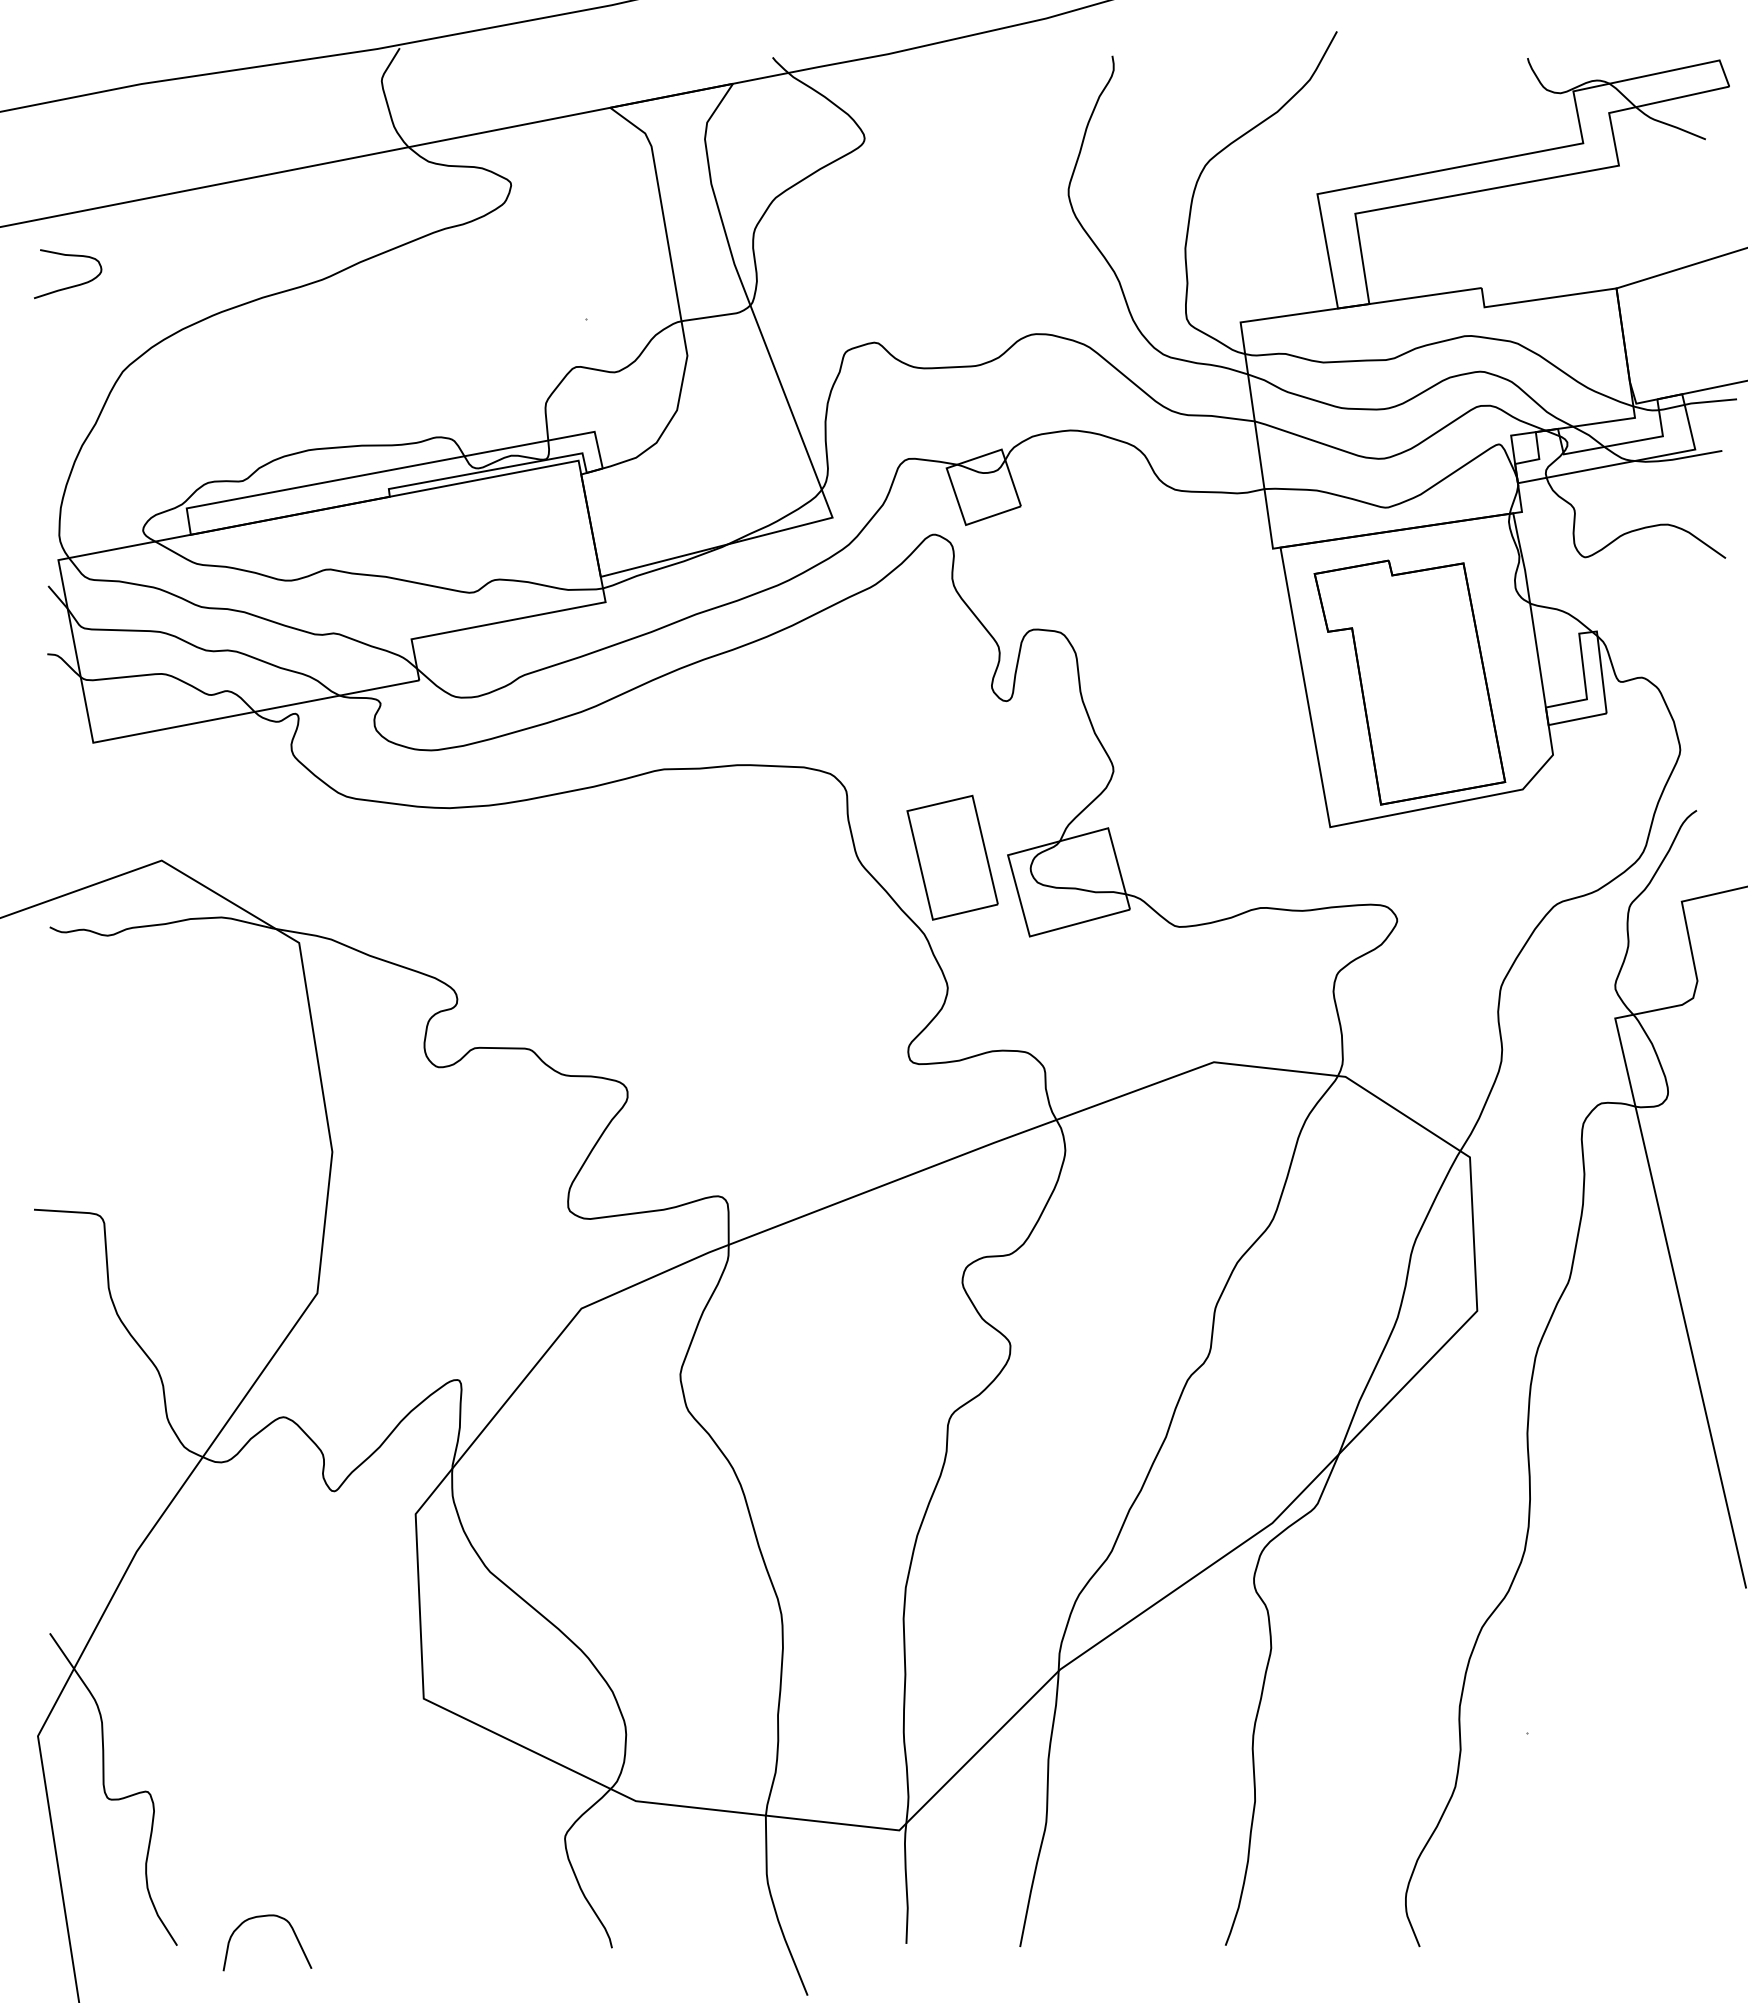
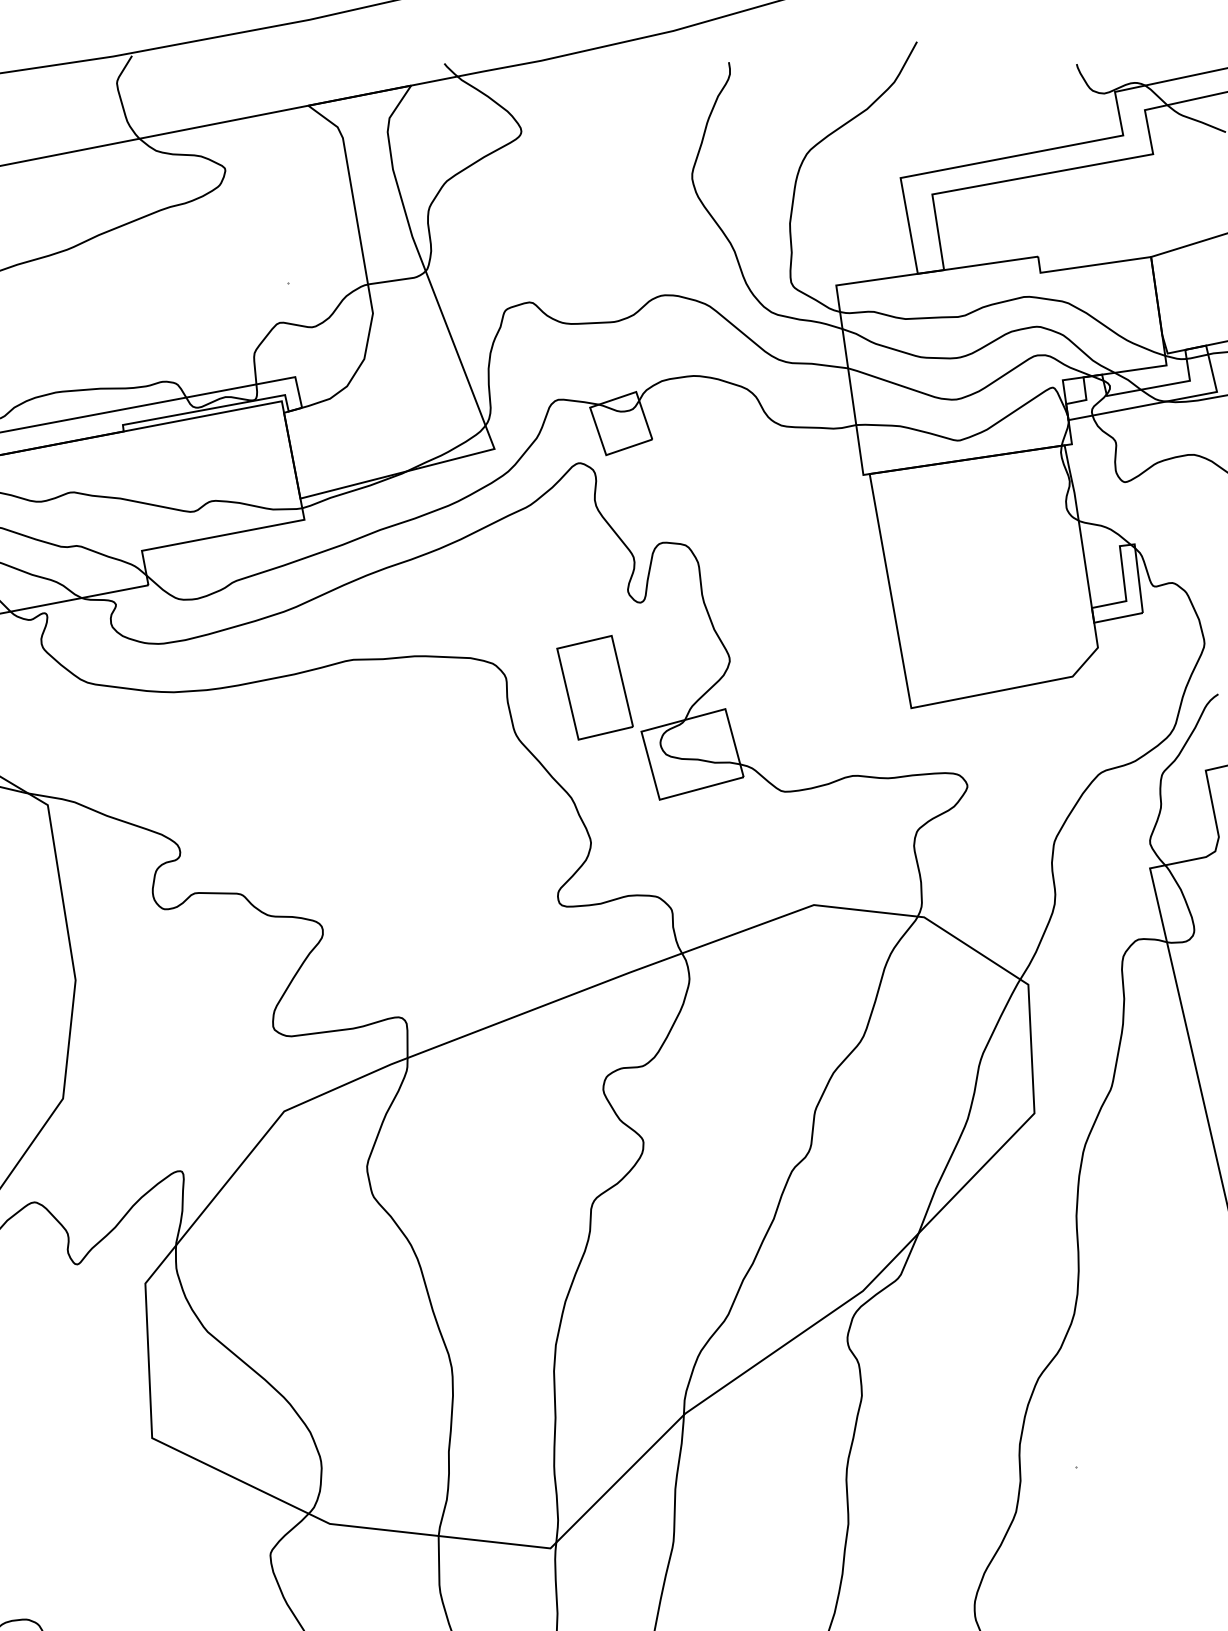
part: (1409, 682) -> (977, 587), removed
part: (952, 857) -> (594, 687), moved

